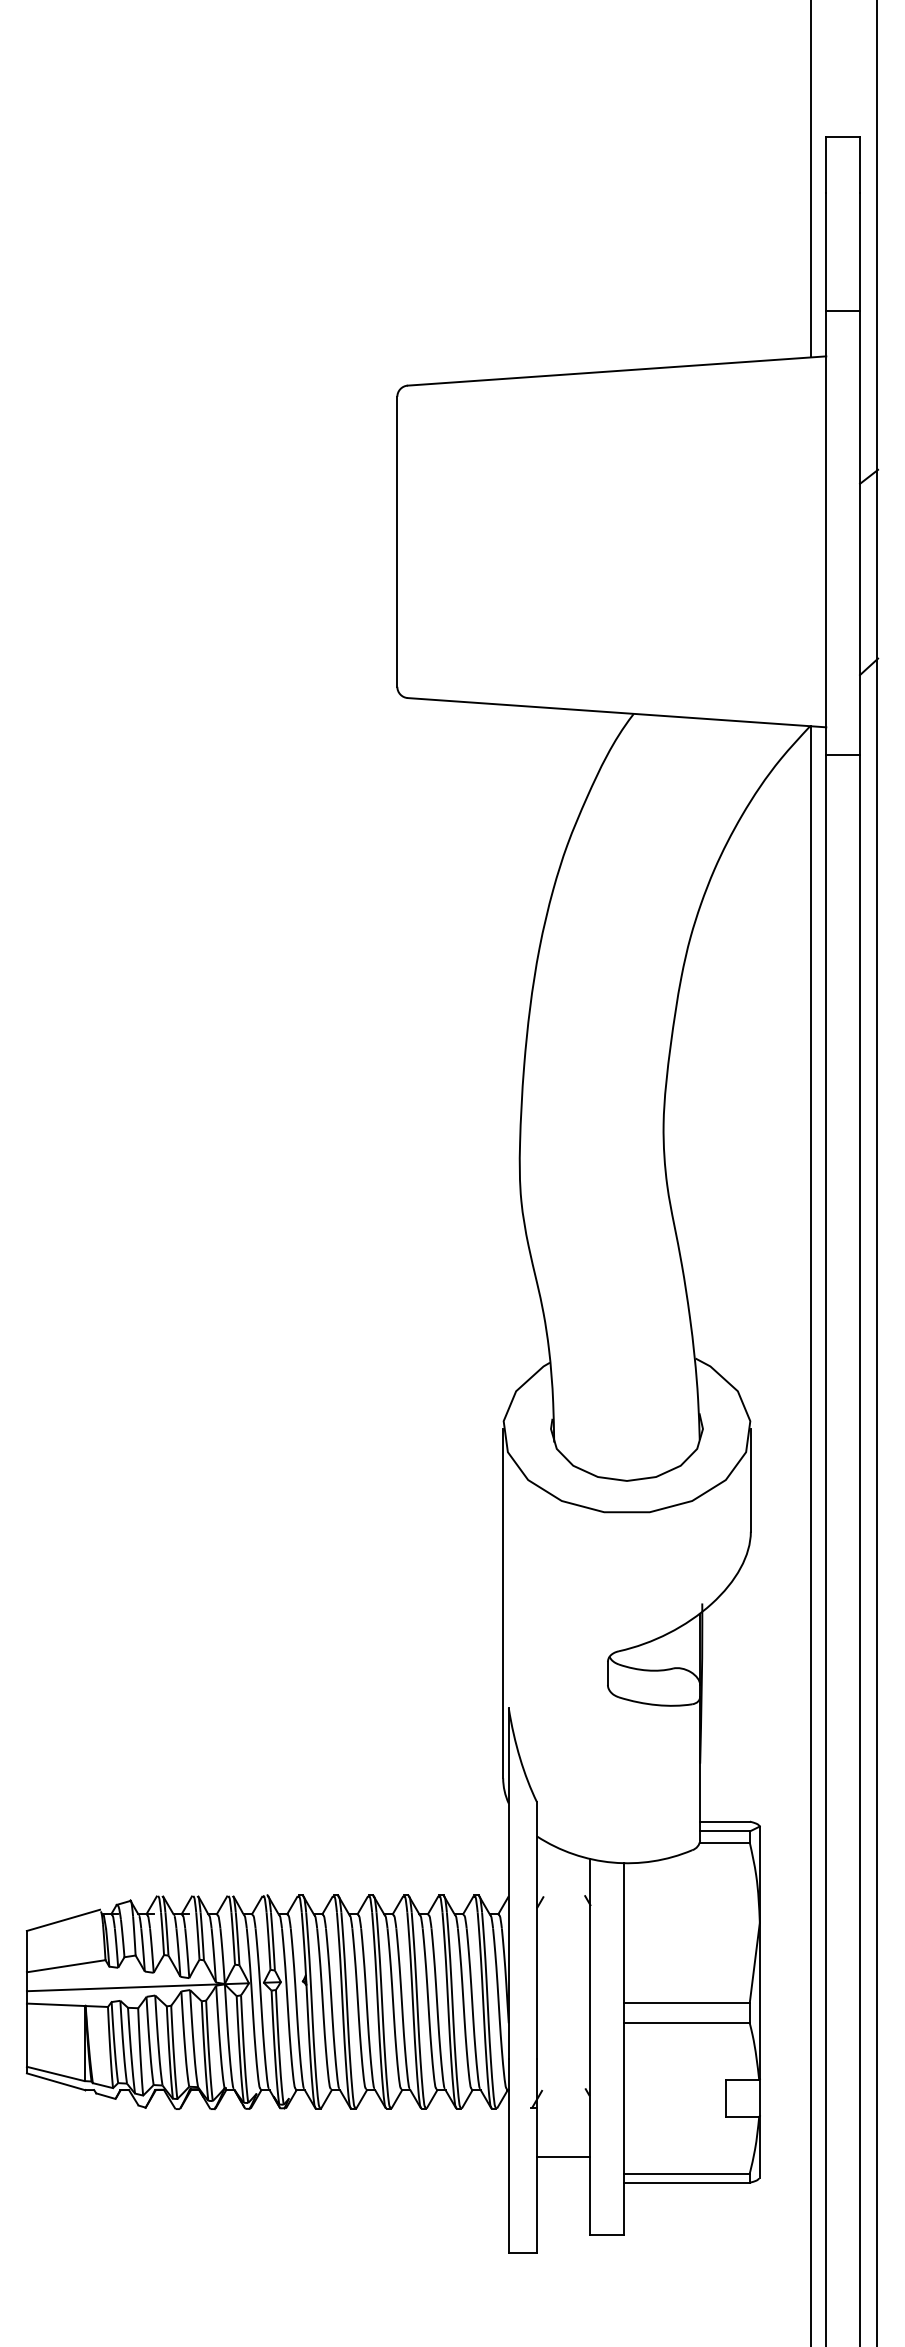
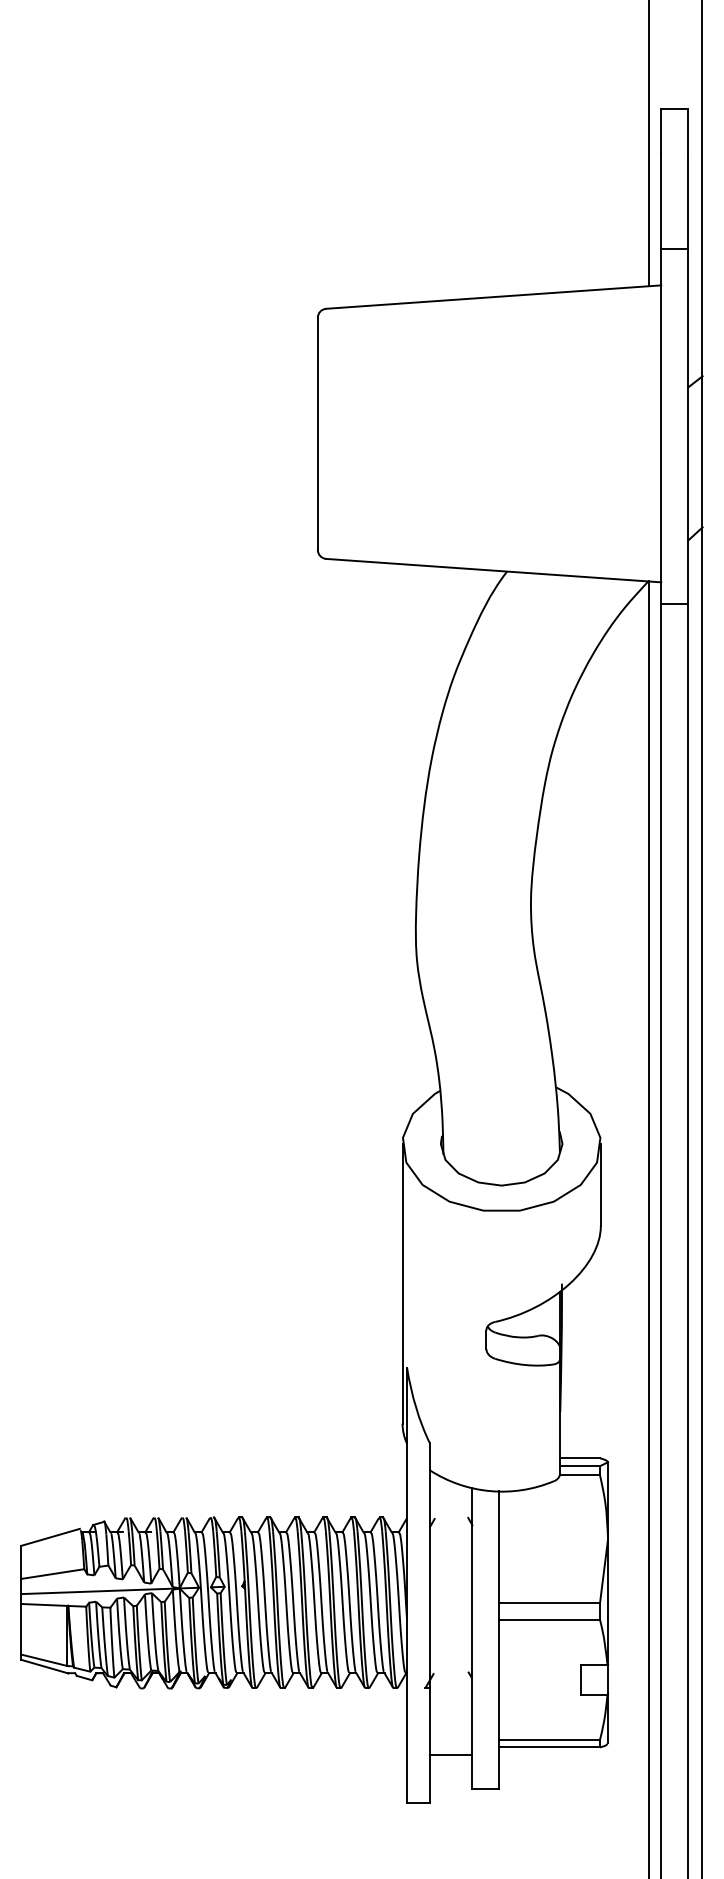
line: (562, 2156) -> (450, 1754), moved

